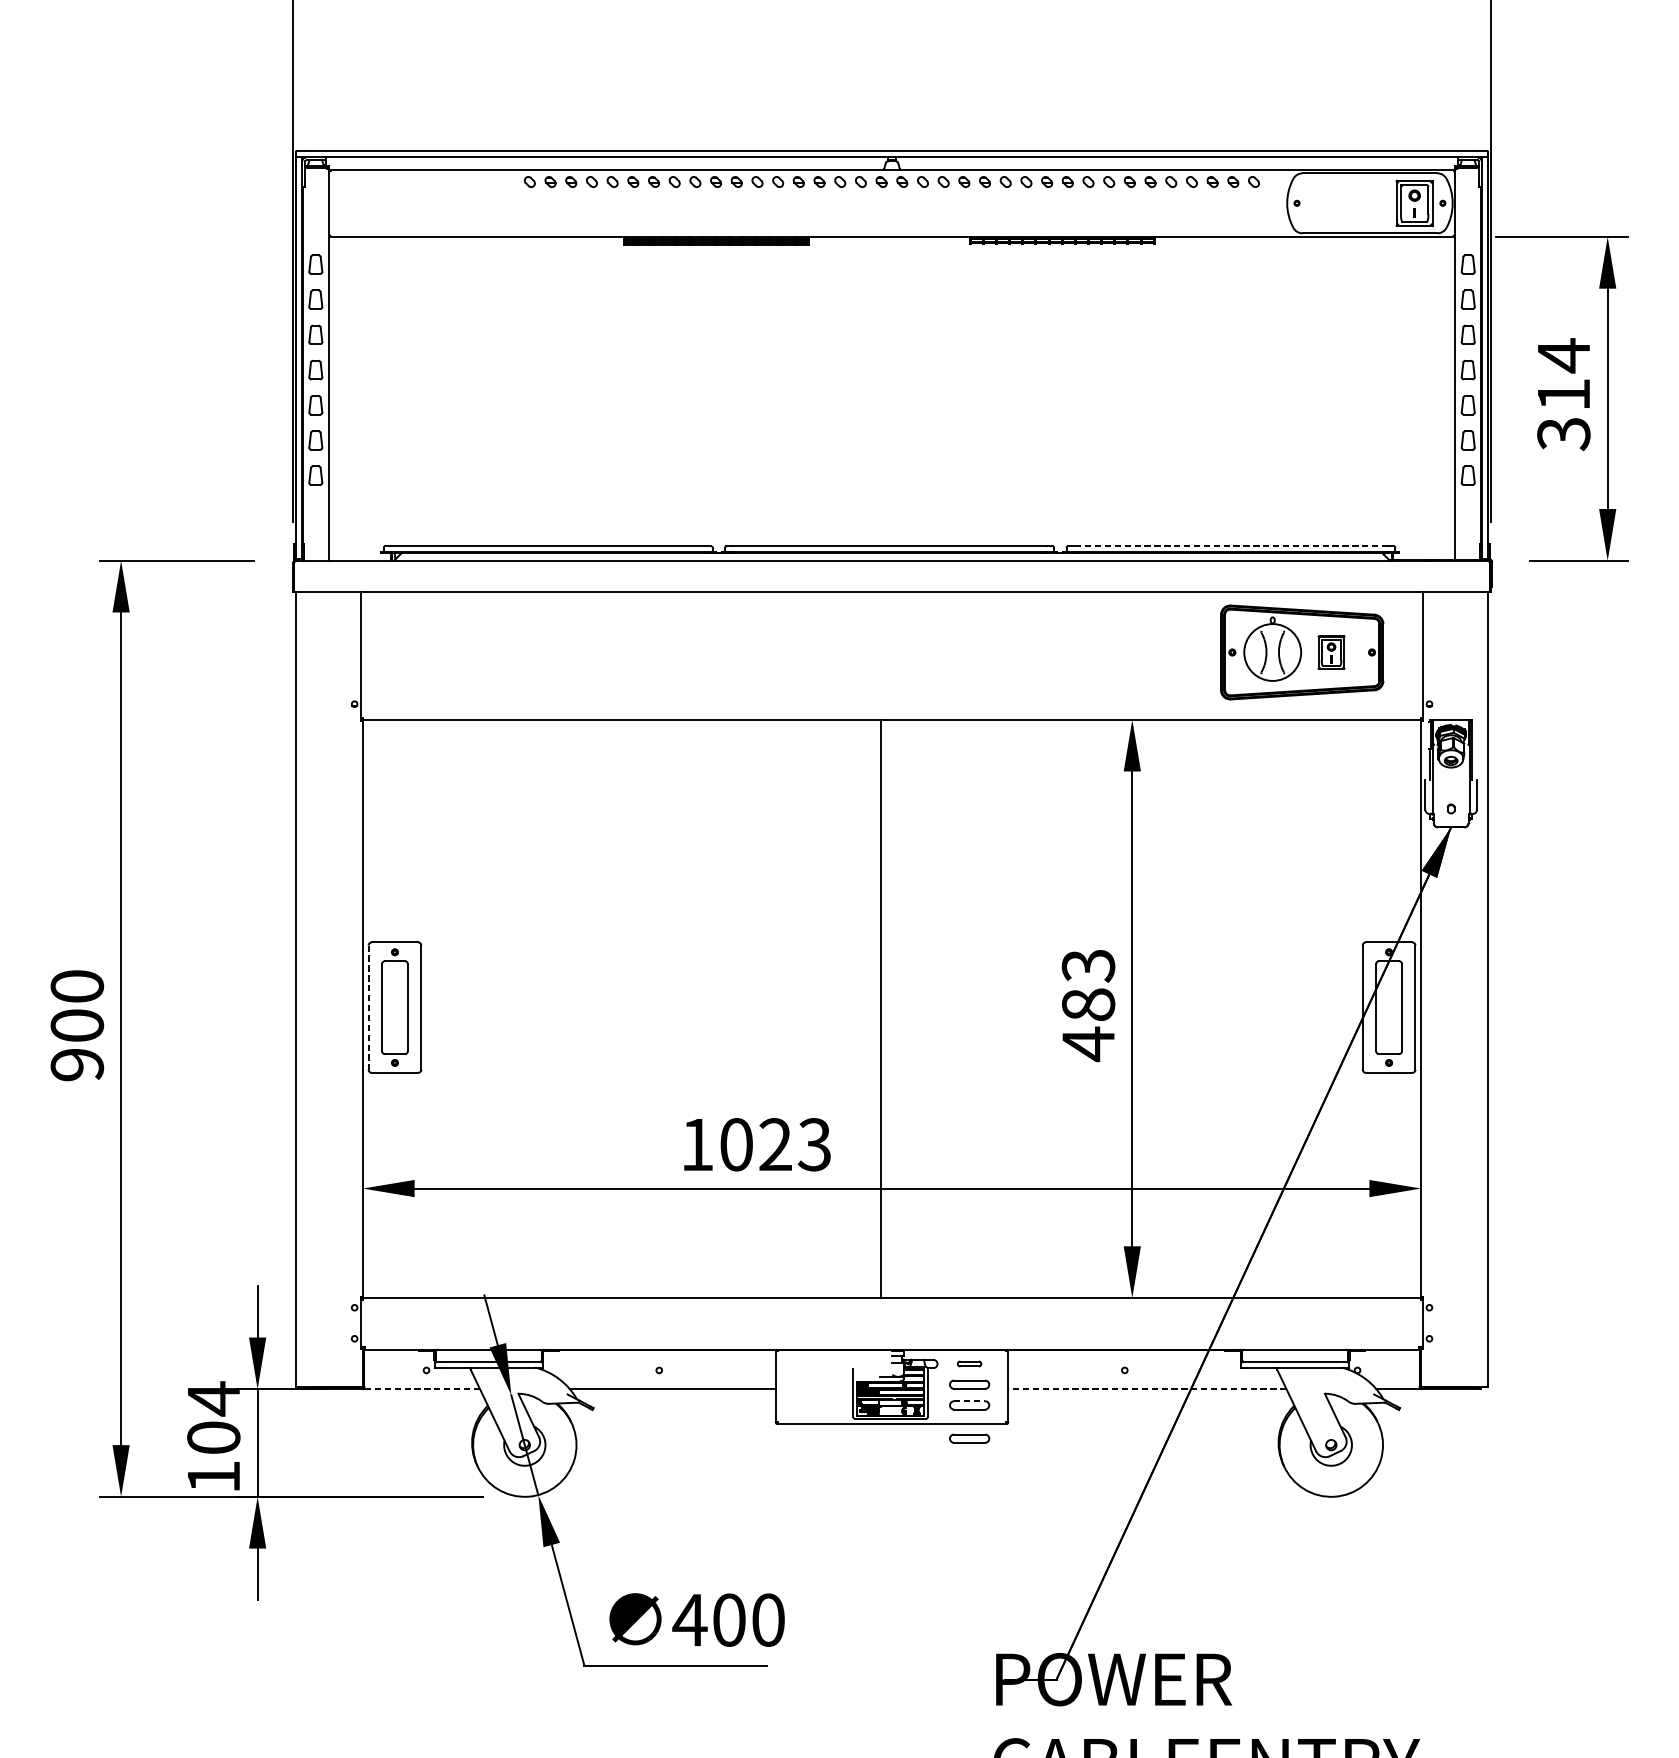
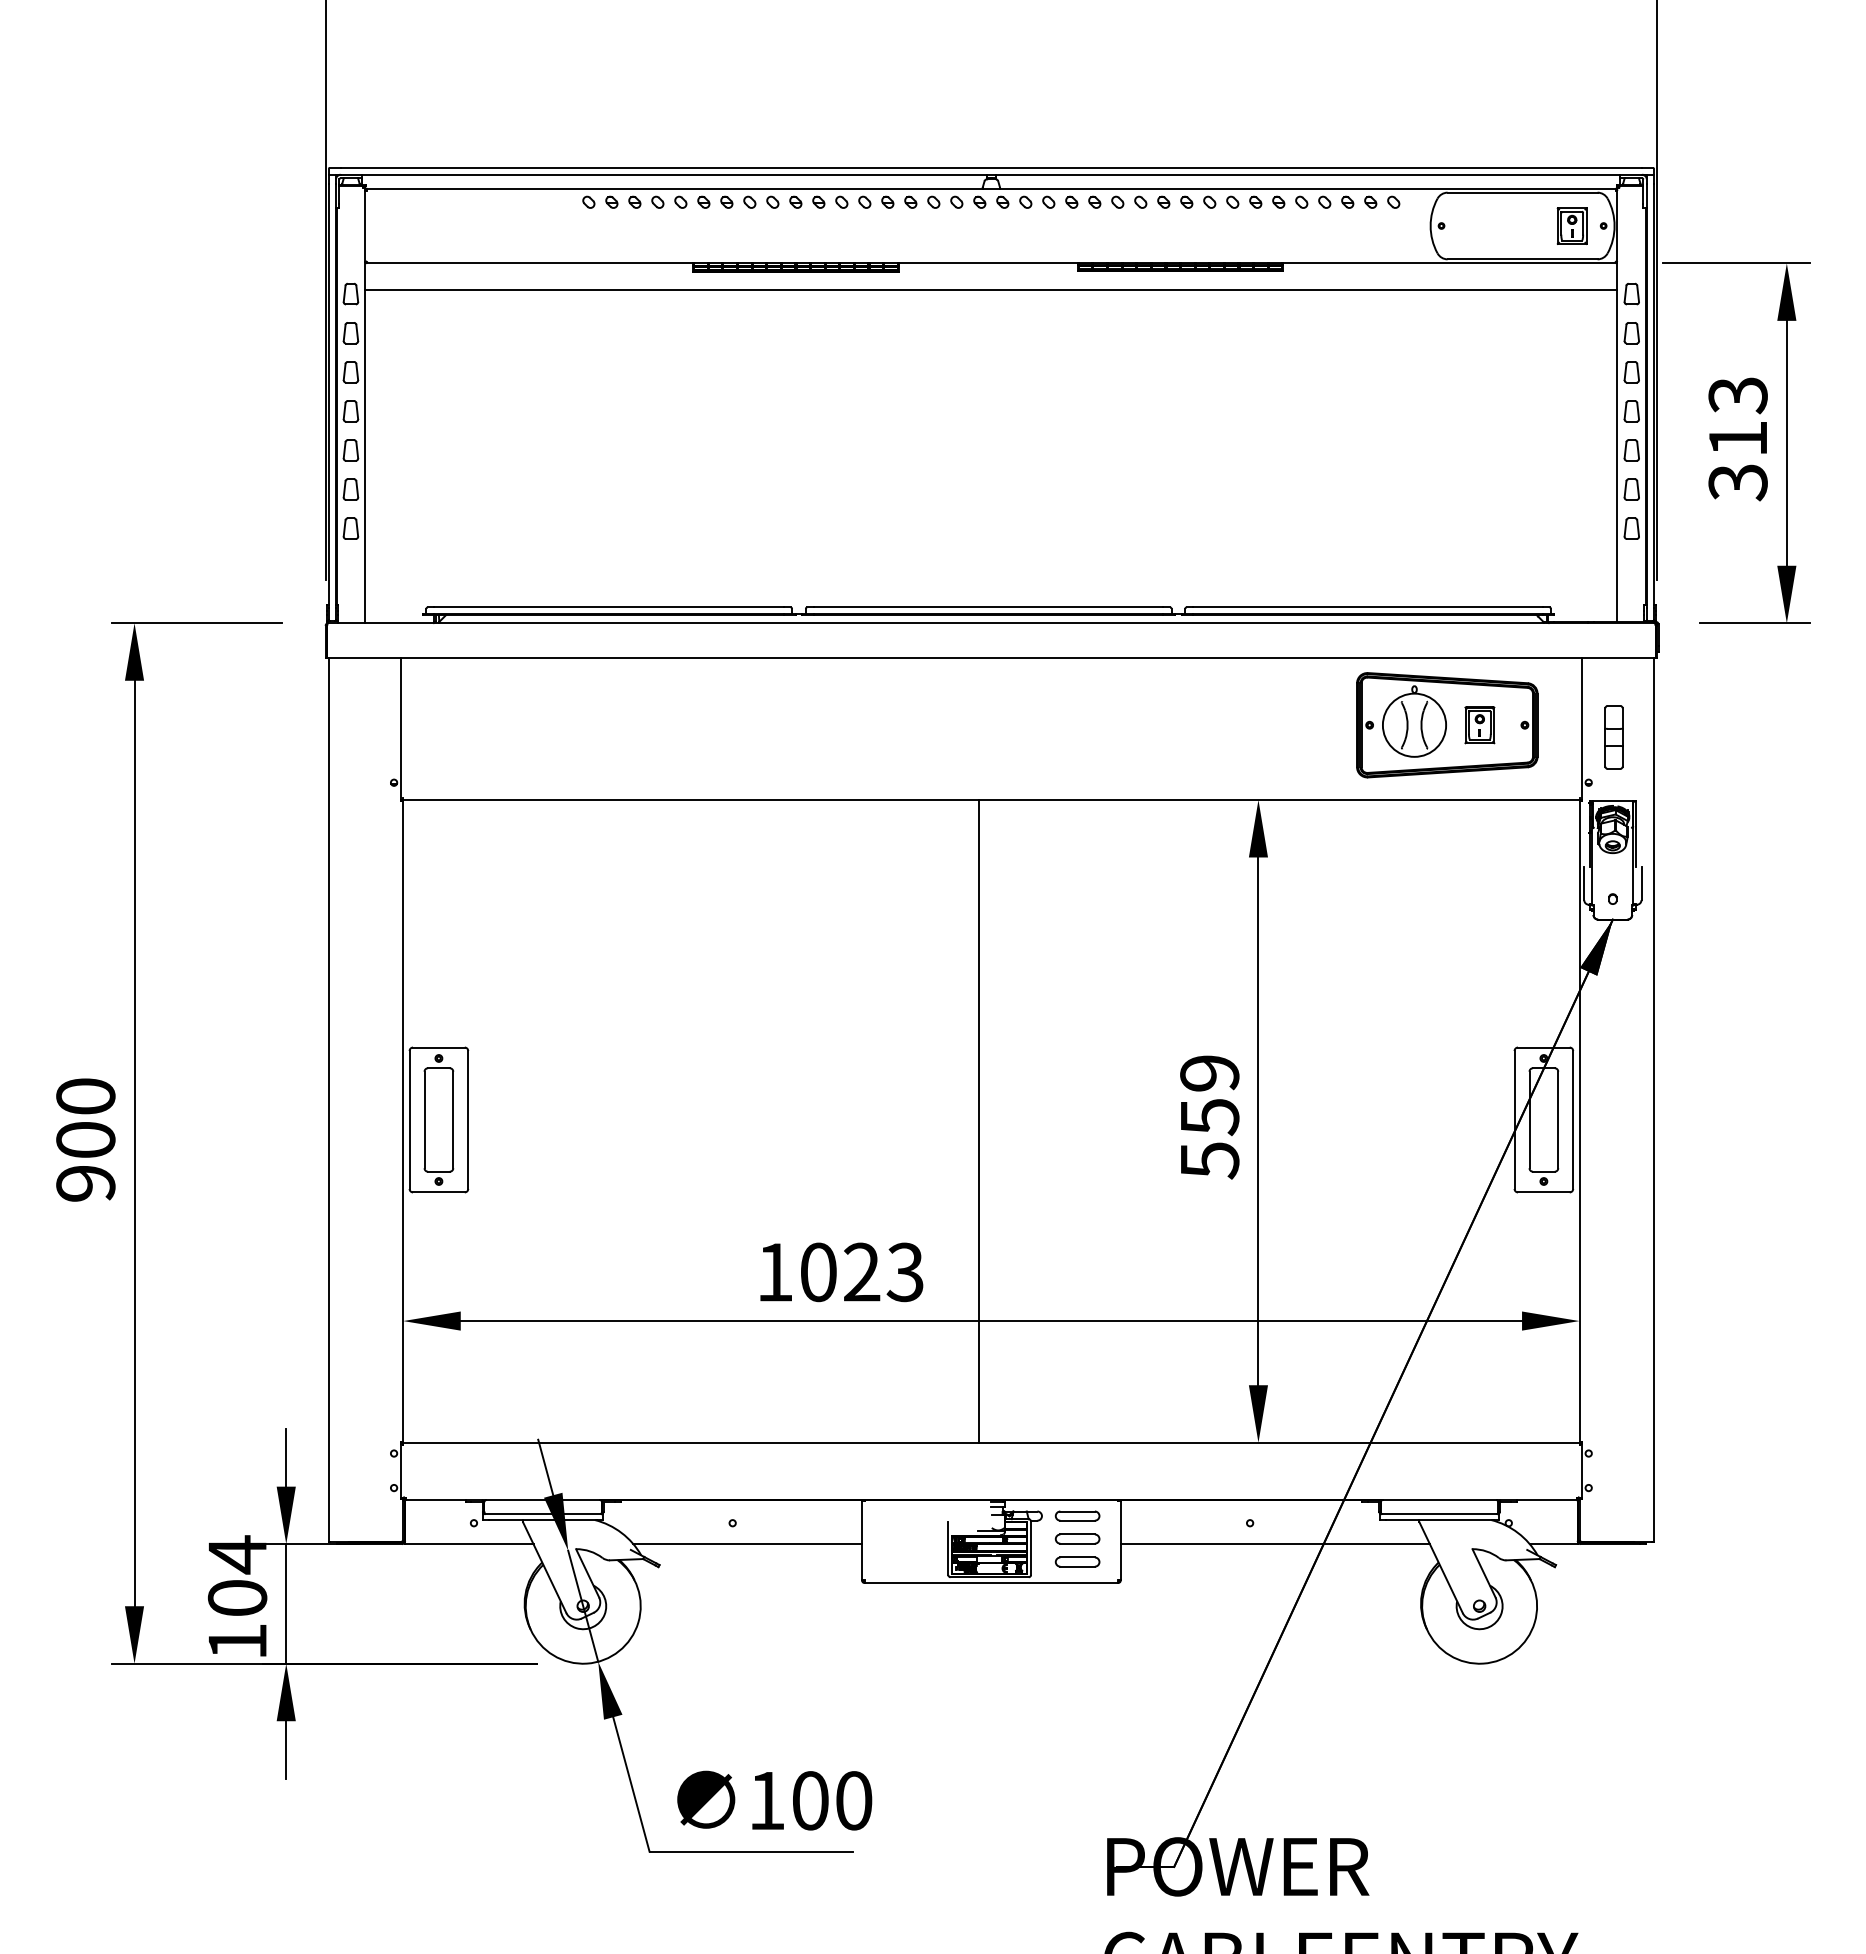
part: (1413, 202) -> (1571, 225), size x0.71
line: (892, 260) -> (991, 289), added
text: (1563, 355) -> (1737, 395), 314 -> 313
line: (1231, 546) -> (1368, 607), dashed -> solid
part: (1451, 663) -> (1613, 737), added
text: (1088, 1005) -> (1209, 1117), 483 -> 559
line: (368, 1007) -> (409, 1119), dashed -> solid
part: (969, 1363) -> (1077, 1515), size x1.67
line: (421, 1389) -> (468, 1544), dashed -> solid
line: (1147, 1389) -> (1275, 1544), dashed -> solid
line: (970, 1401) -> (1078, 1557), dashed -> solid
part: (969, 1438) -> (1077, 1598), removed
text: (689, 1619) -> (766, 1800), 400 -> 100

